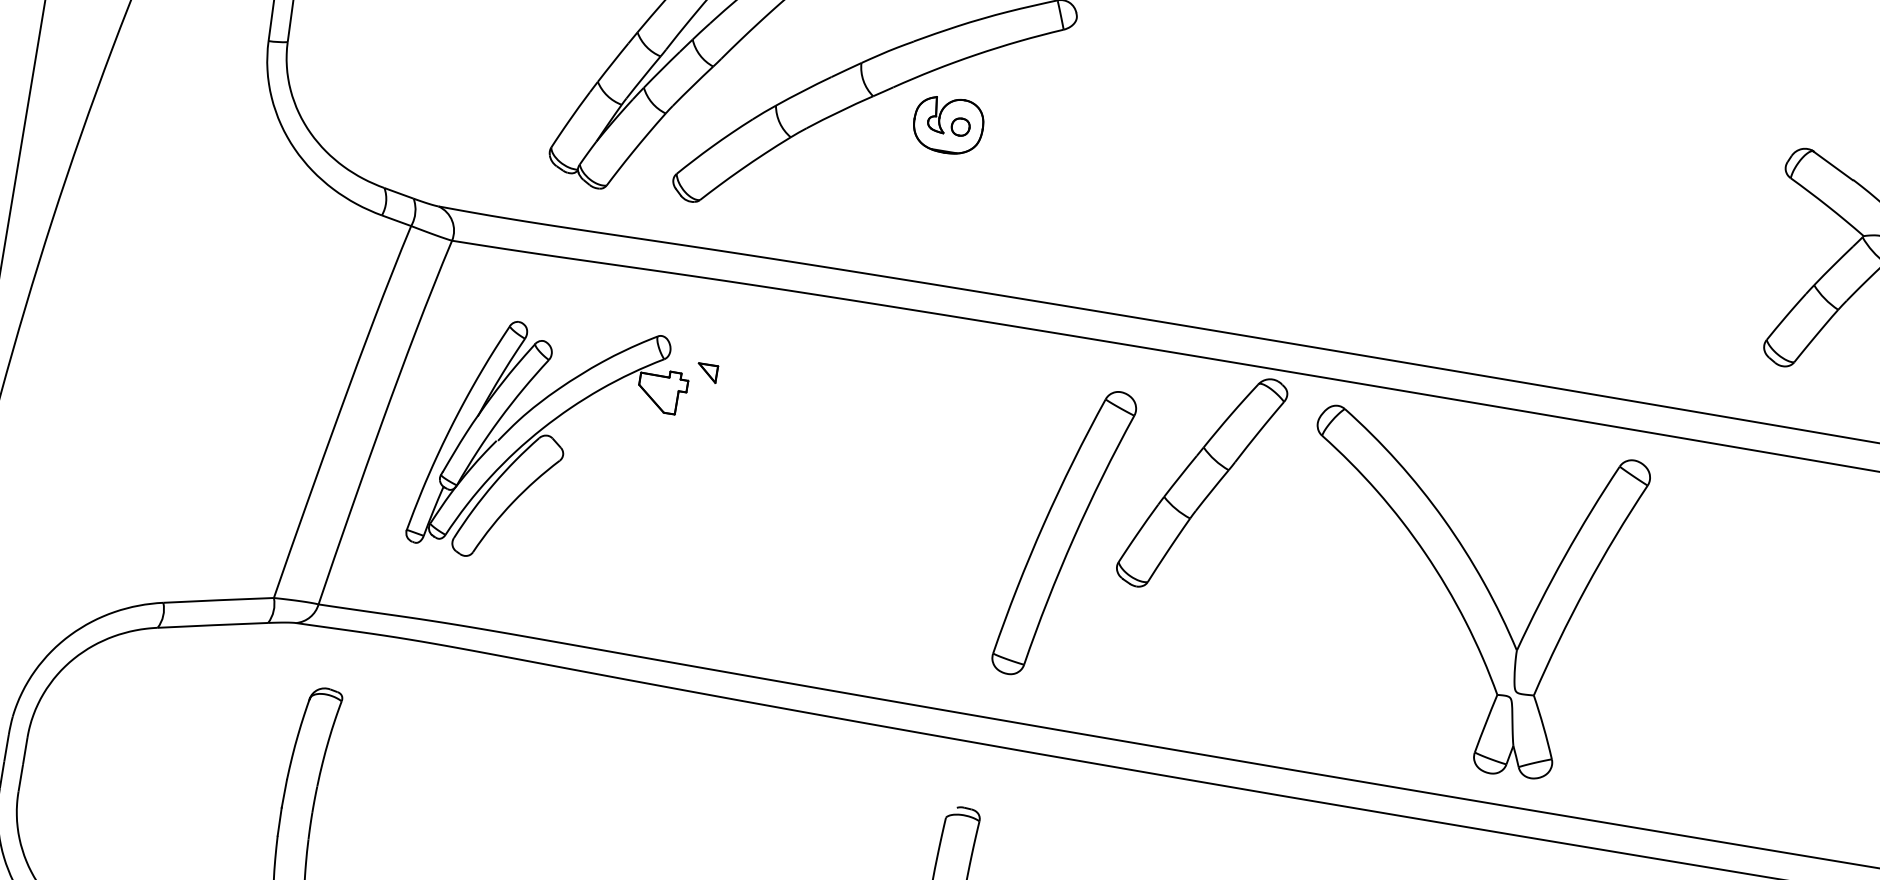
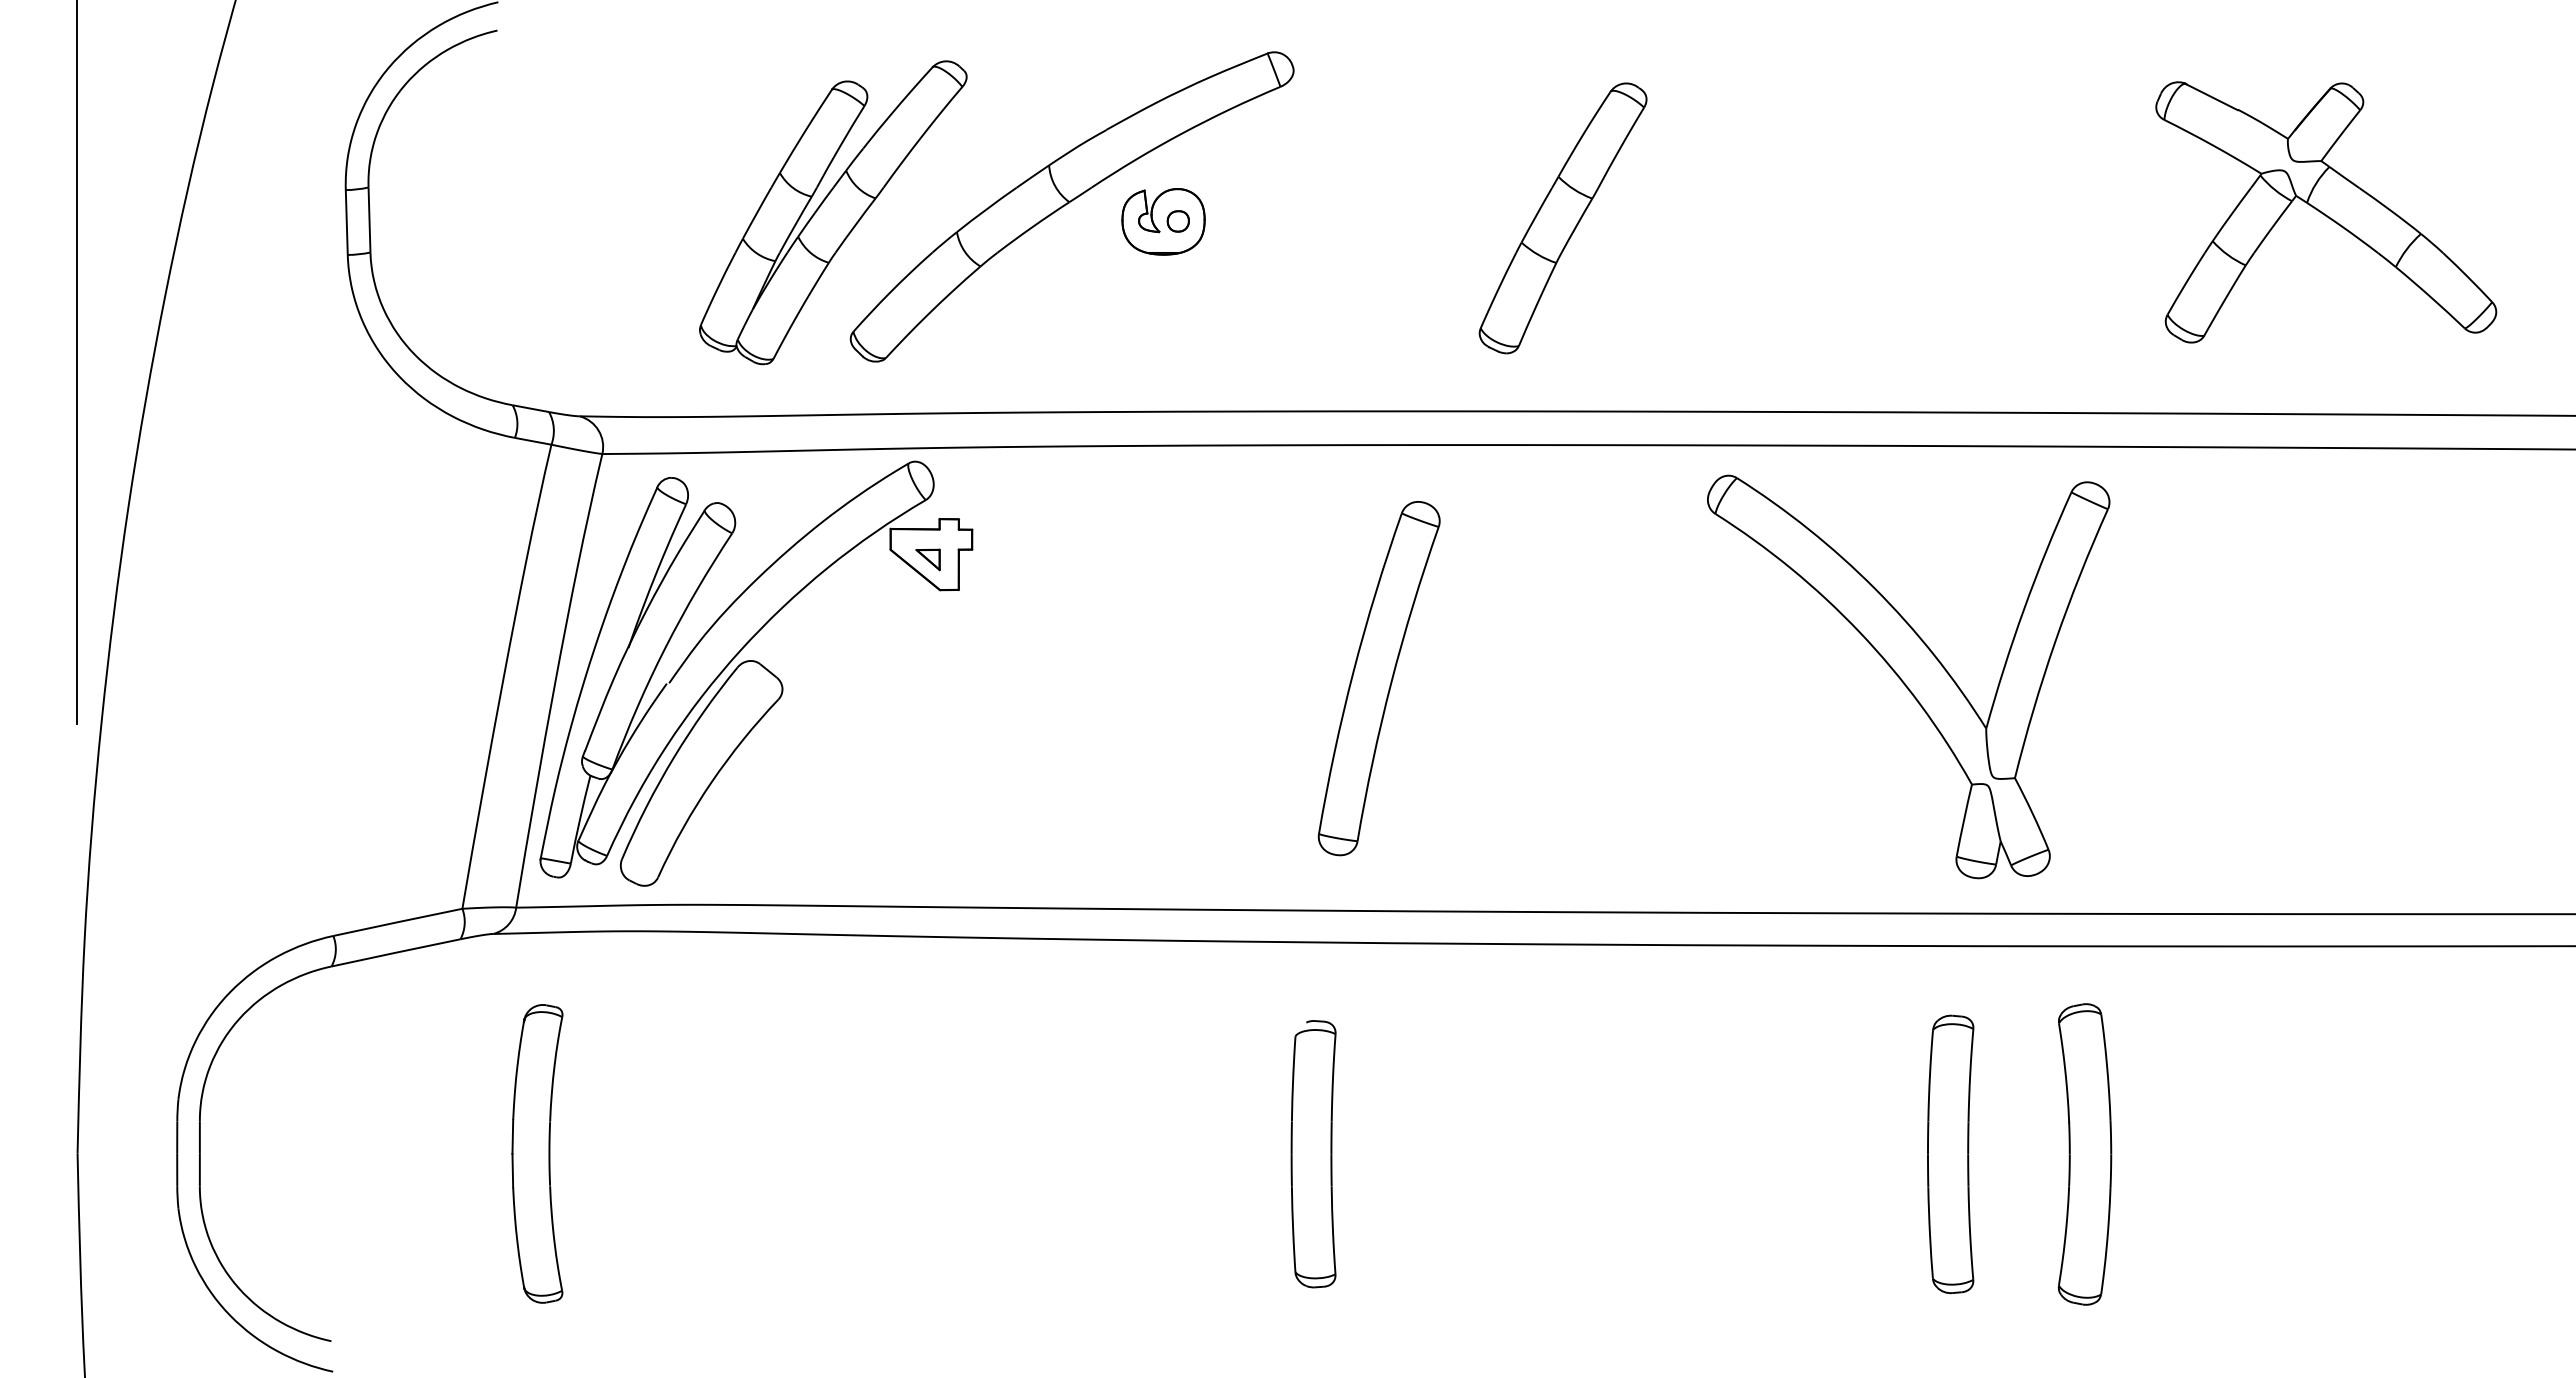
part: (549, 443) -> (756, 673), size x1.43
part: (1201, 482) -> (1562, 218), moved
part: (1459, 596) -> (1908, 676), moved

